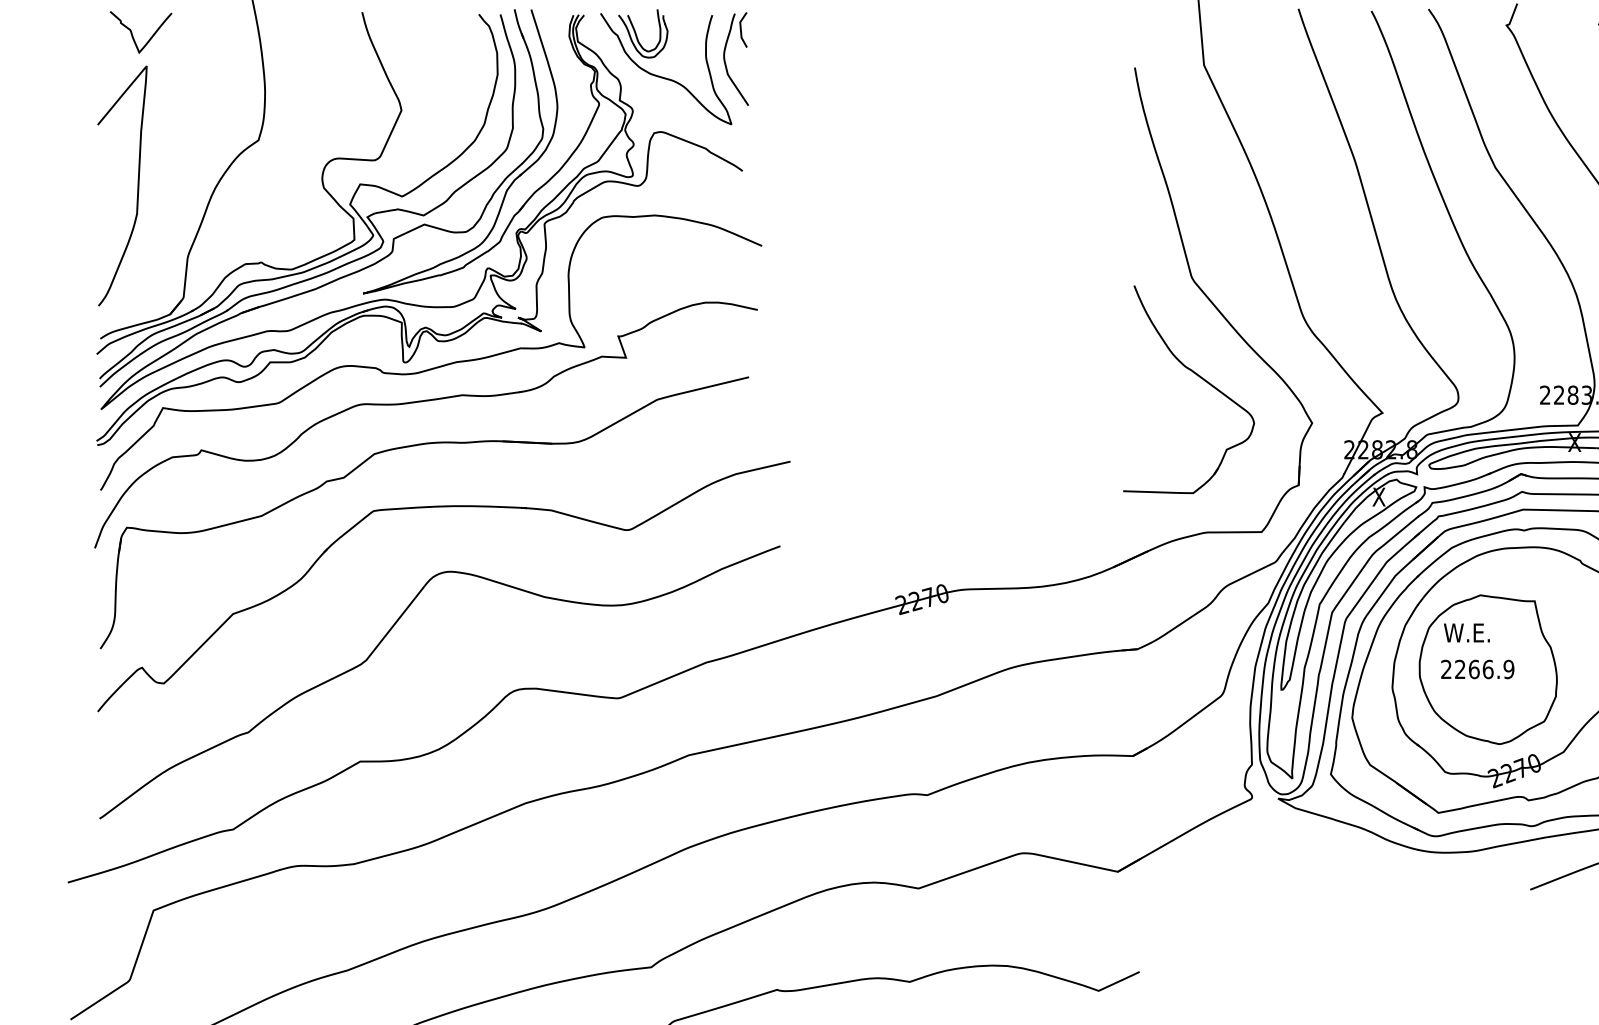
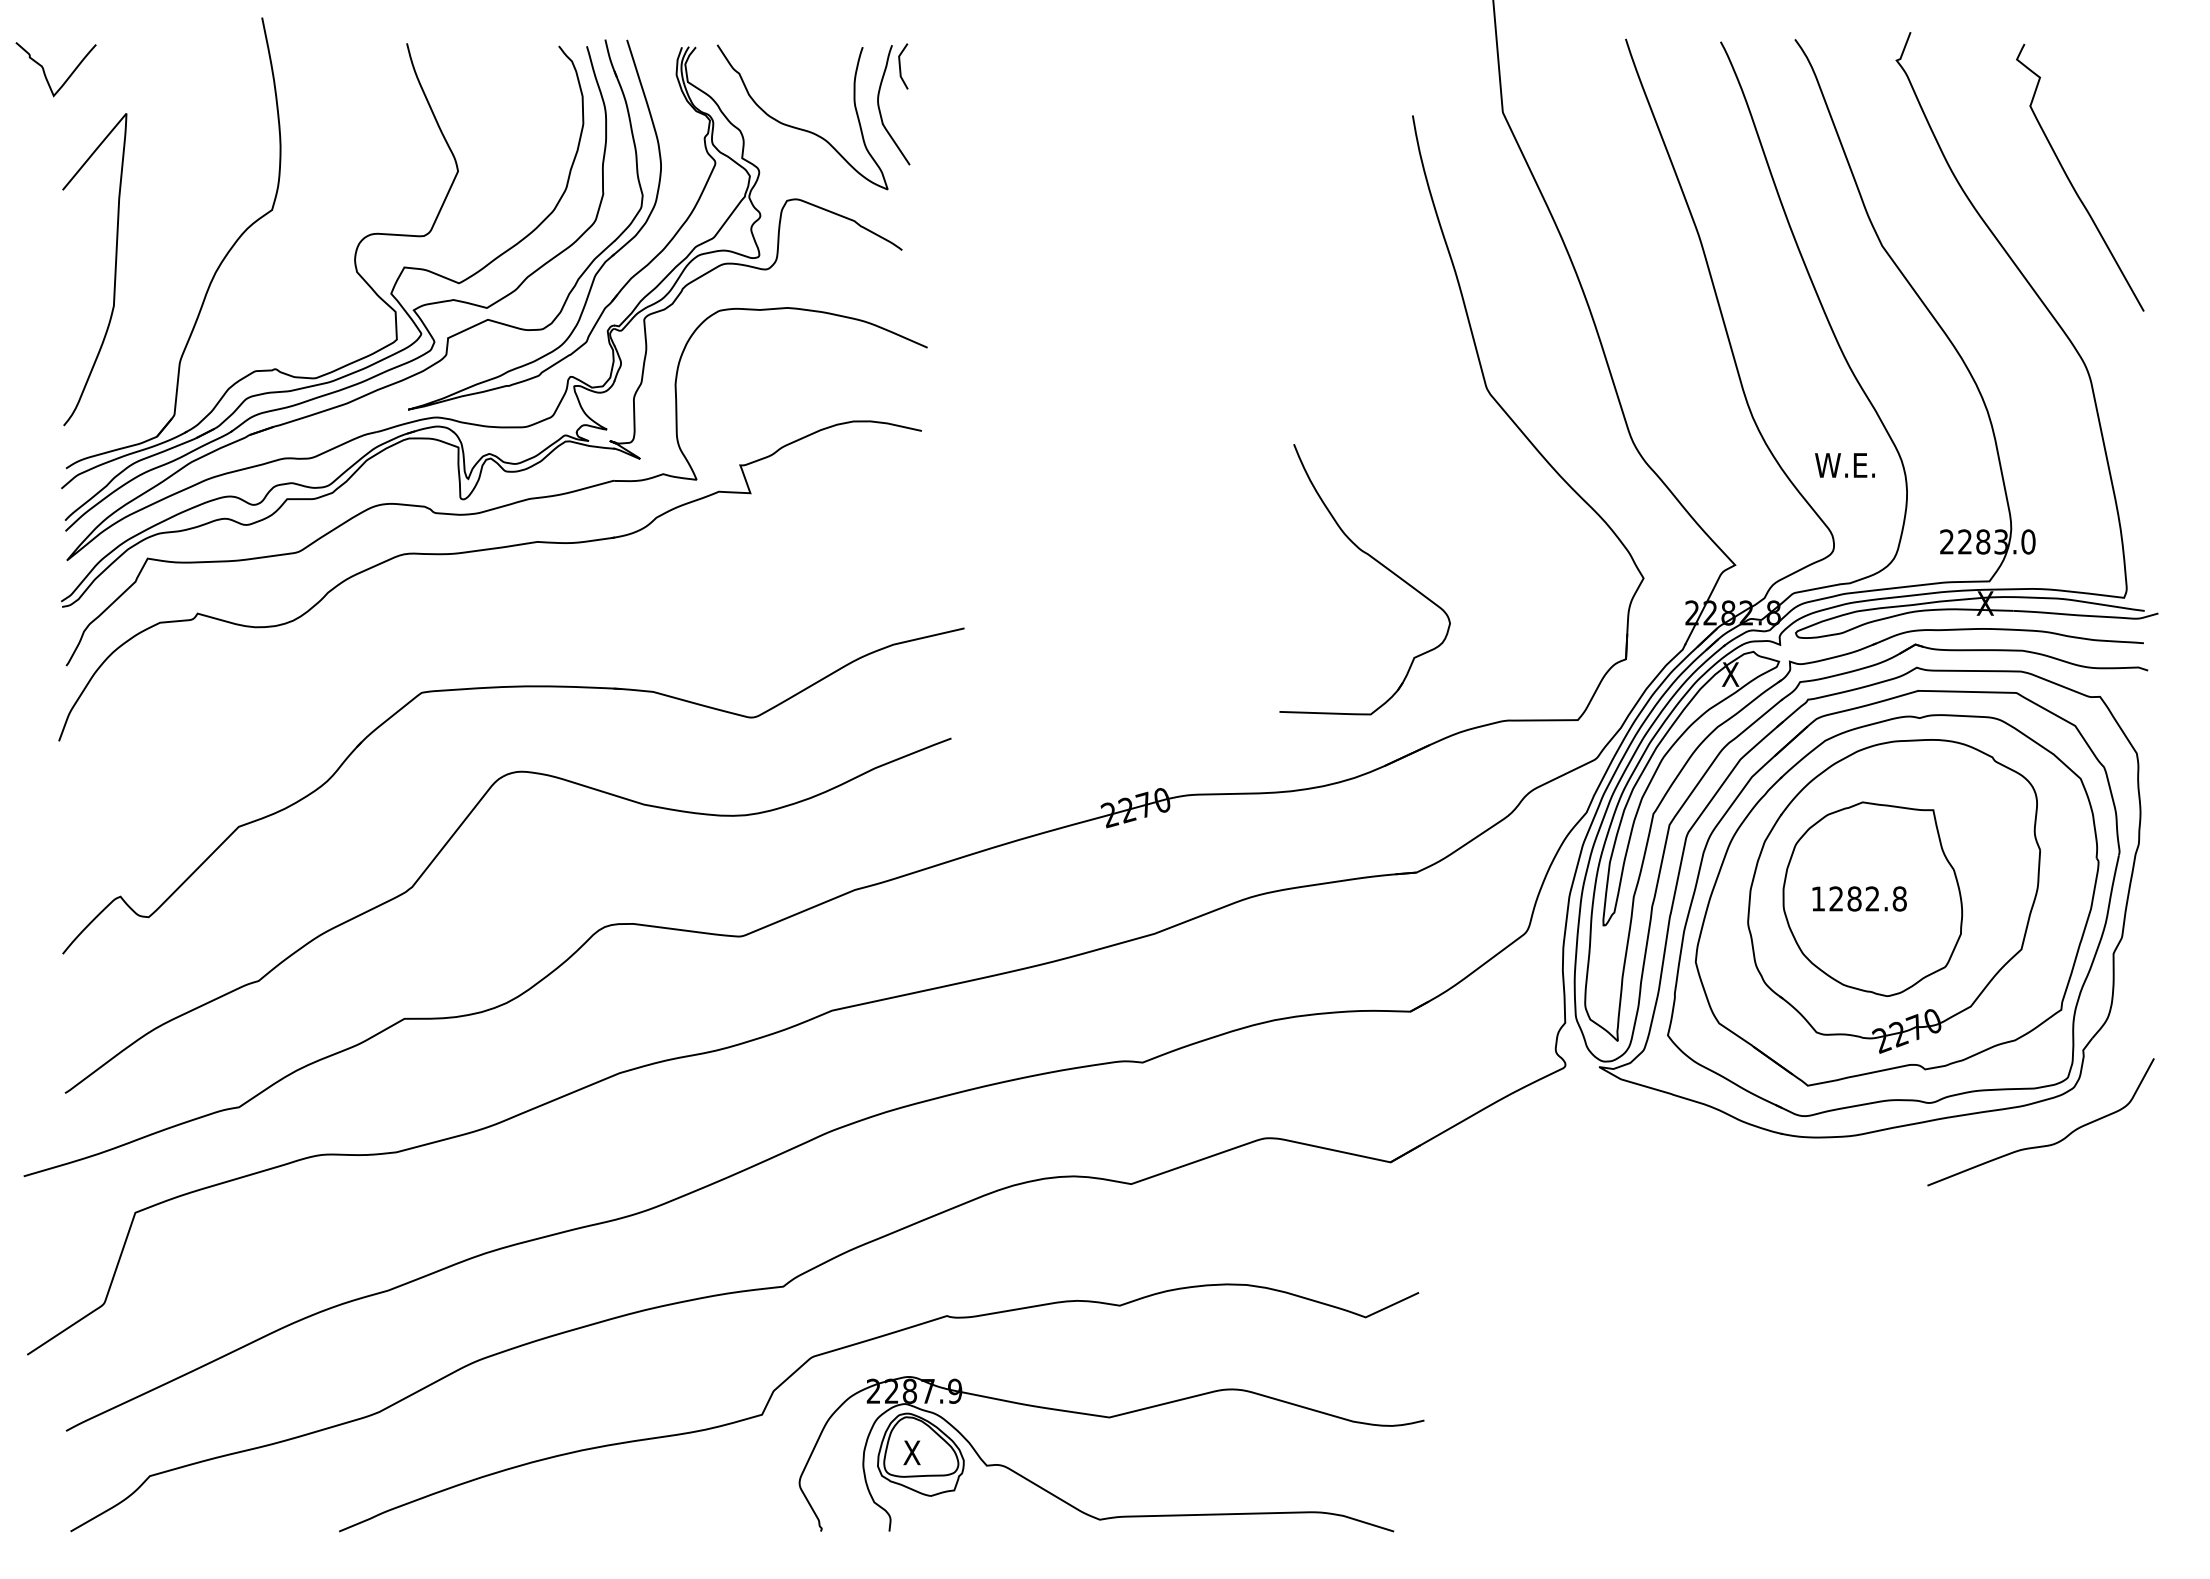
curve: (132, 34) -> (45, 72), moved
part: (636, 34) -> (764, 72), removed
part: (1199, 377) -> (1378, 563), moved
part: (414, 446) -> (475, 608), removed
text: (1466, 633) -> (1844, 465), moved
text: (1477, 669) -> (1858, 898), 2266.9 -> 1282.8

